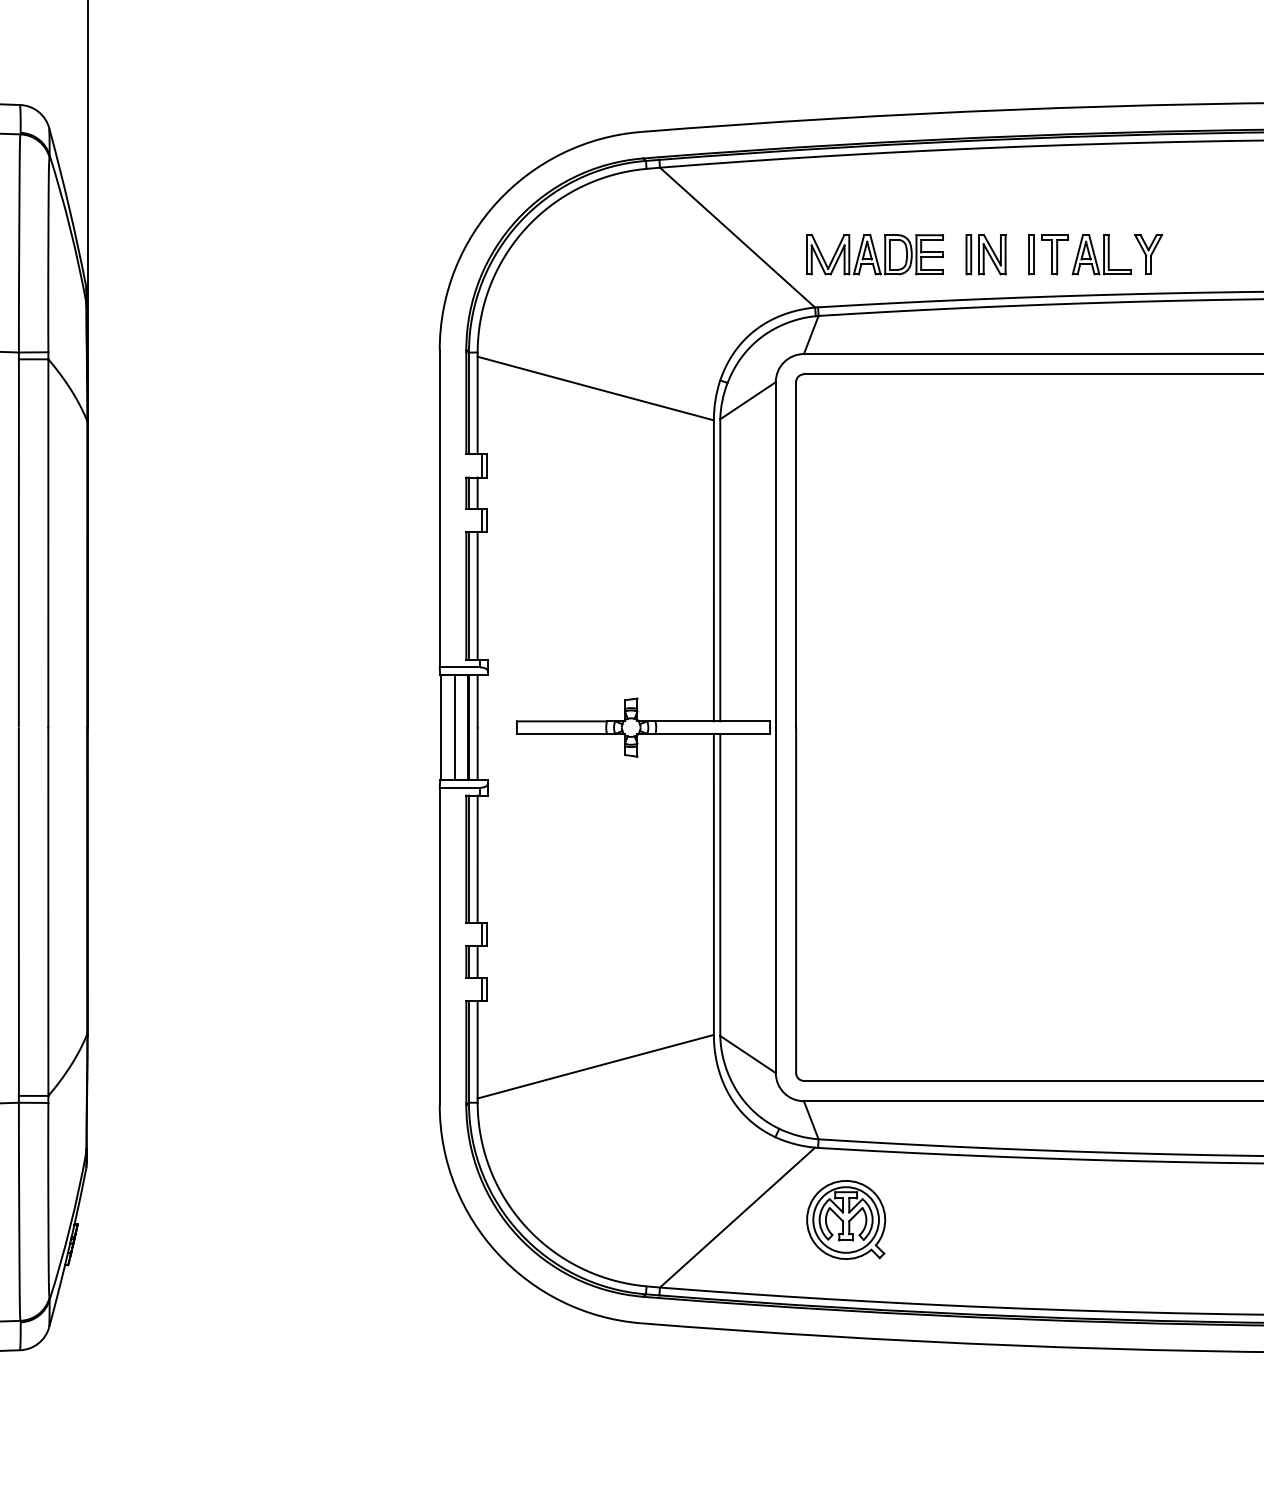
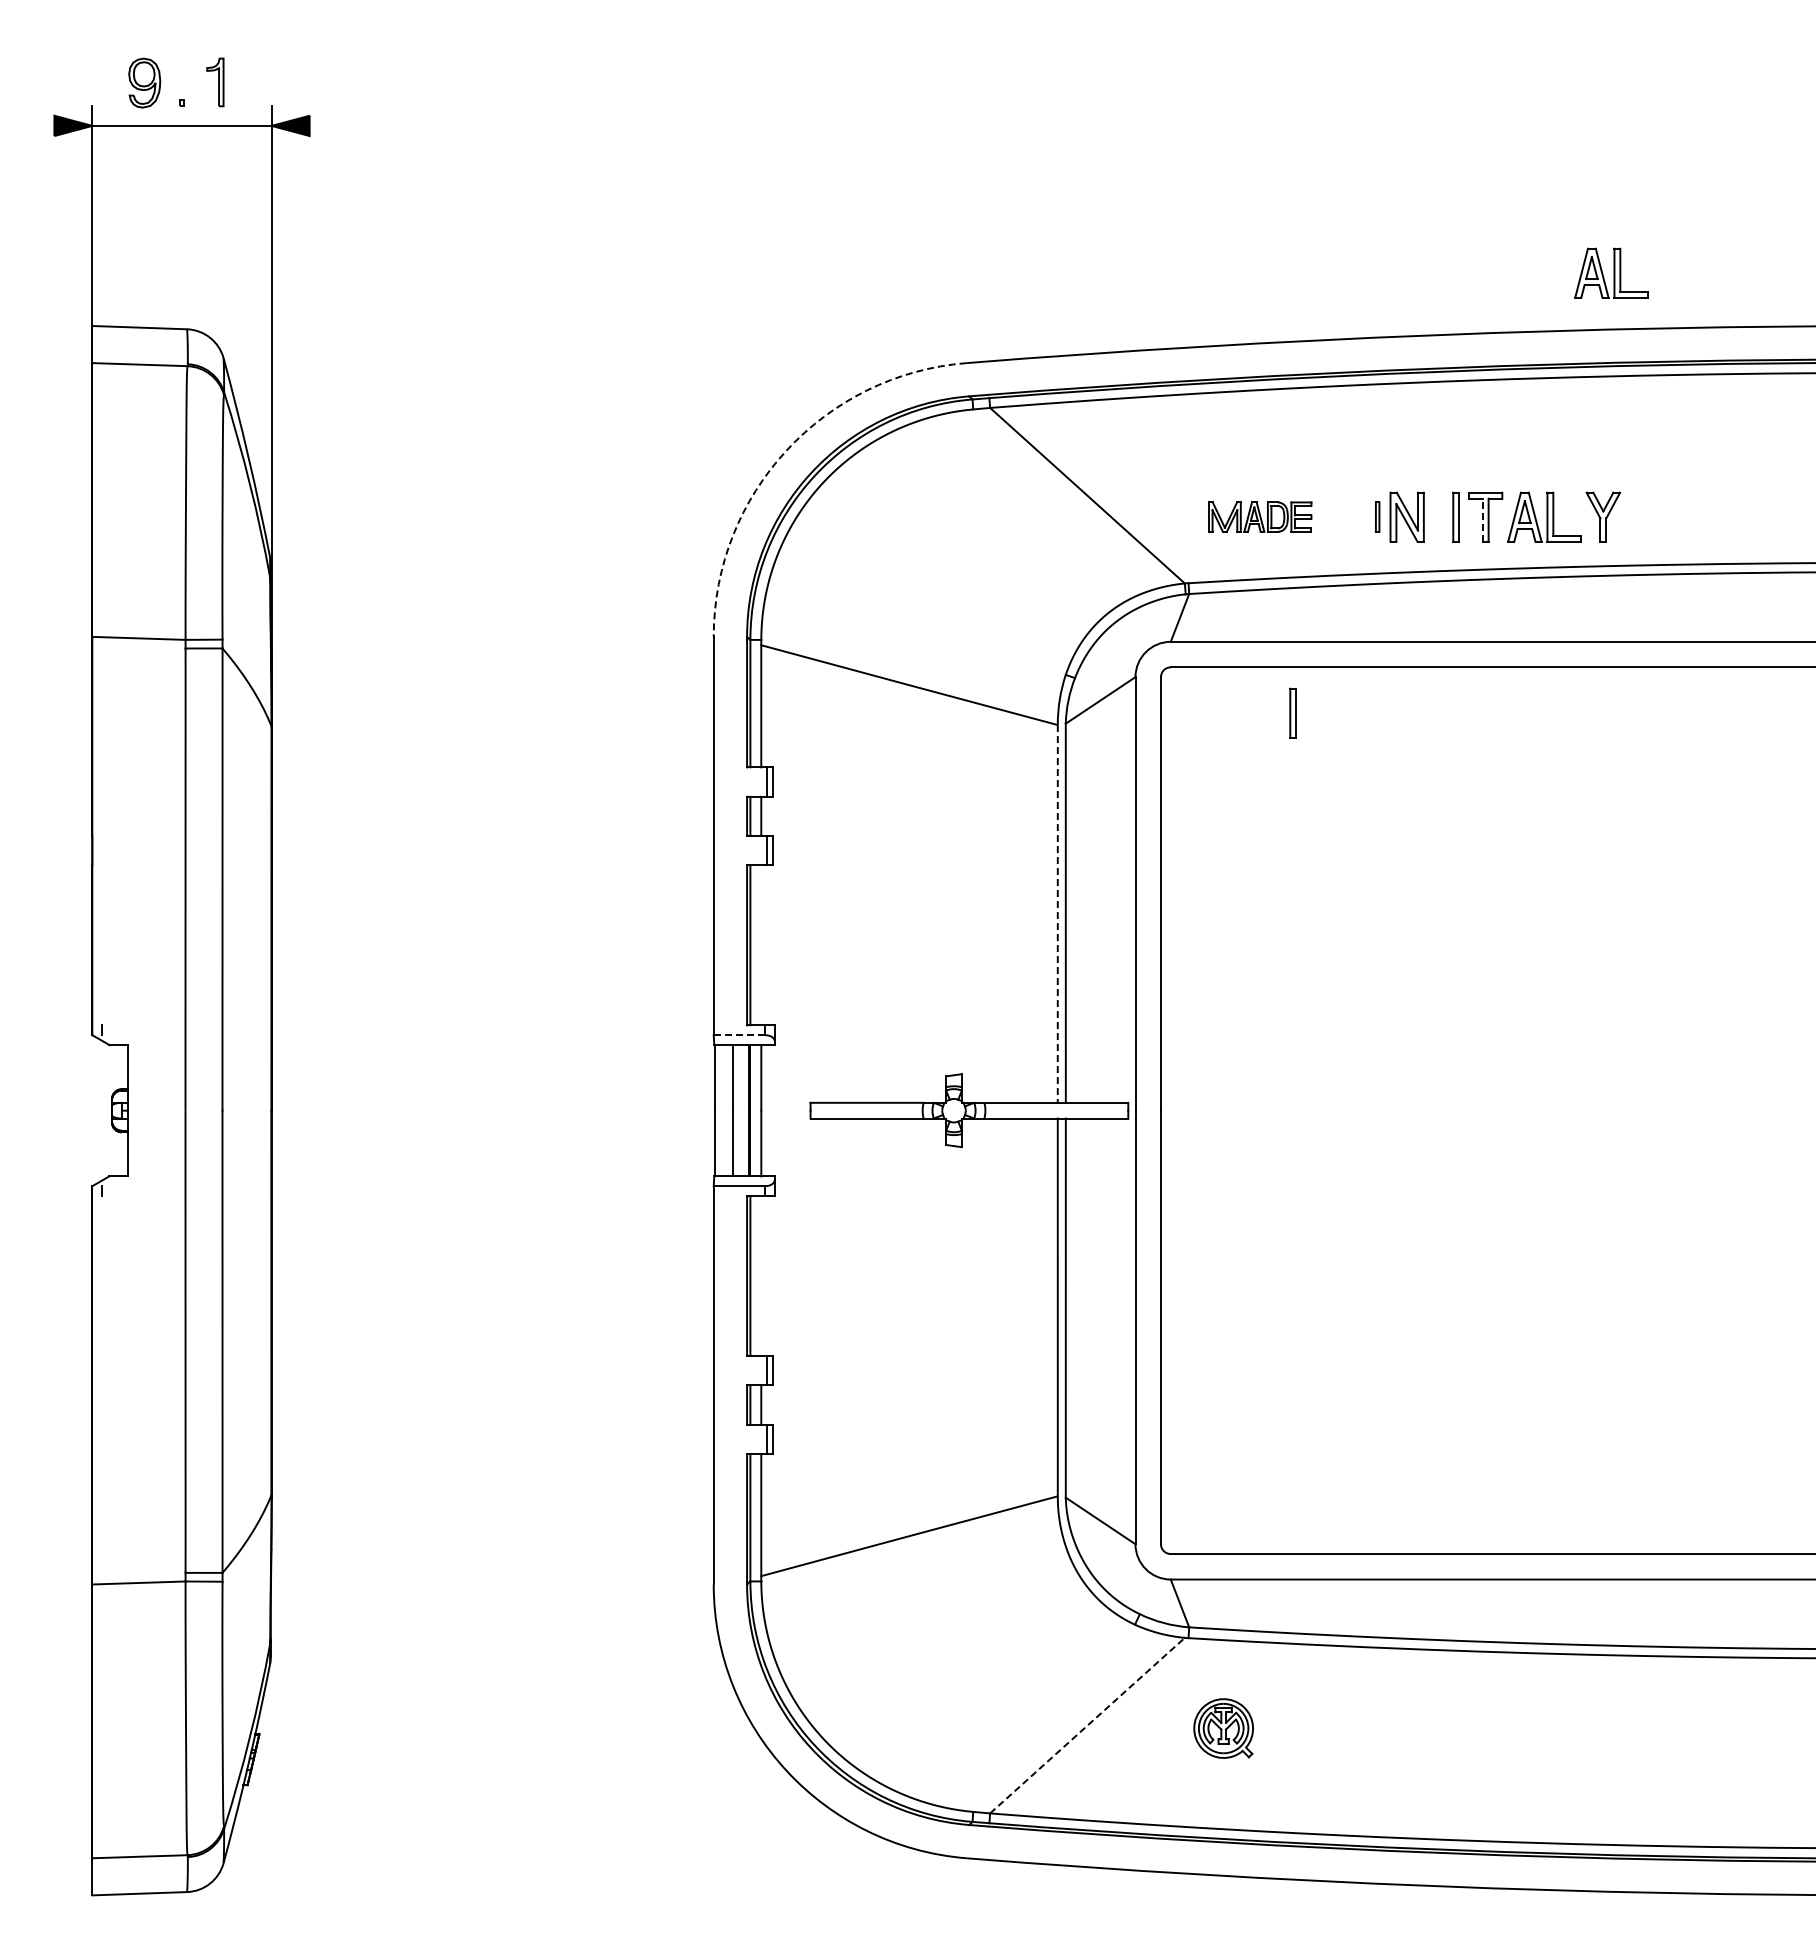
part: (1155, 59) -> (1611, 272), added
arc: (497, 201) -> (786, 450), solid -> dashed
part: (875, 254) -> (1260, 516), size x0.6
part: (968, 254) -> (1377, 516), size x0.6
line: (1052, 257) -> (1482, 520), solid -> dashed
part: (900, 410) -> (1292, 712), added
line: (713, 570) -> (1057, 913), solid -> dashed
line: (477, 596) -> (761, 945), removed
line: (460, 667) -> (739, 1035), solid -> dashed
line: (477, 858) -> (761, 1275), removed
line: (737, 1217) -> (1087, 1725), solid -> dashed
part: (845, 1219) -> (1223, 1728), size x0.6

